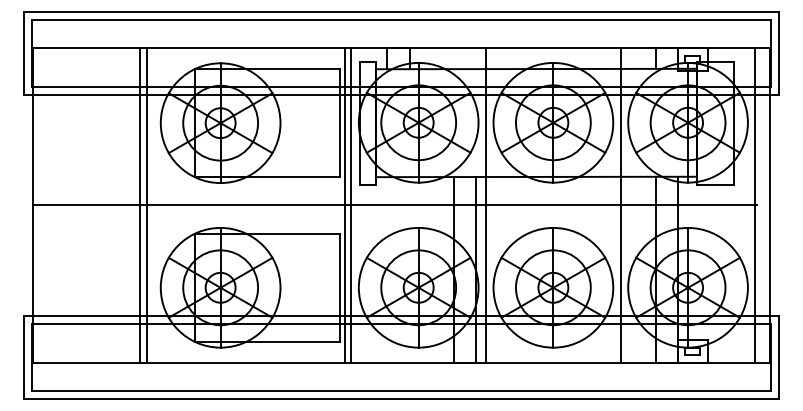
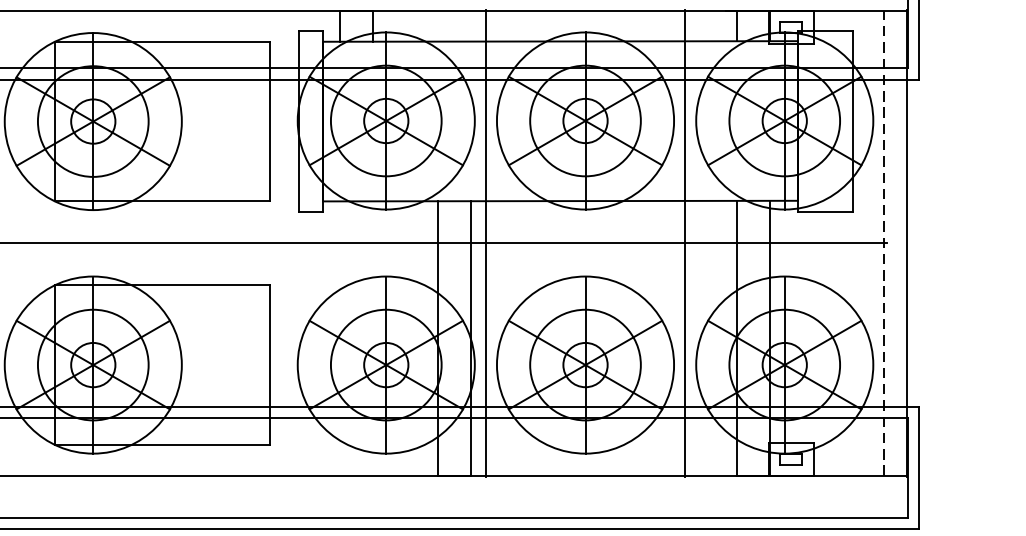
line: (345, 205) -> (277, 243), removed
line: (351, 205) -> (286, 243), removed
line: (755, 205) -> (884, 243), solid -> dashed

